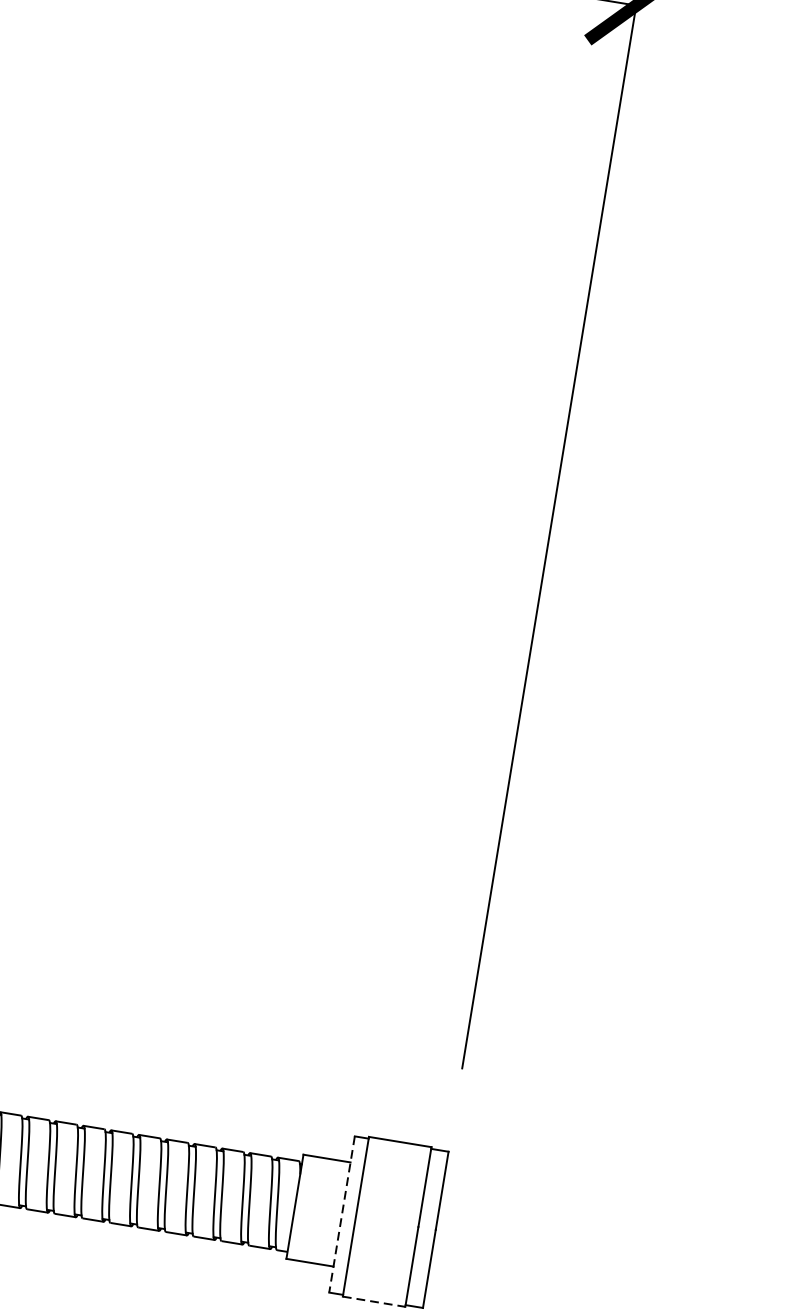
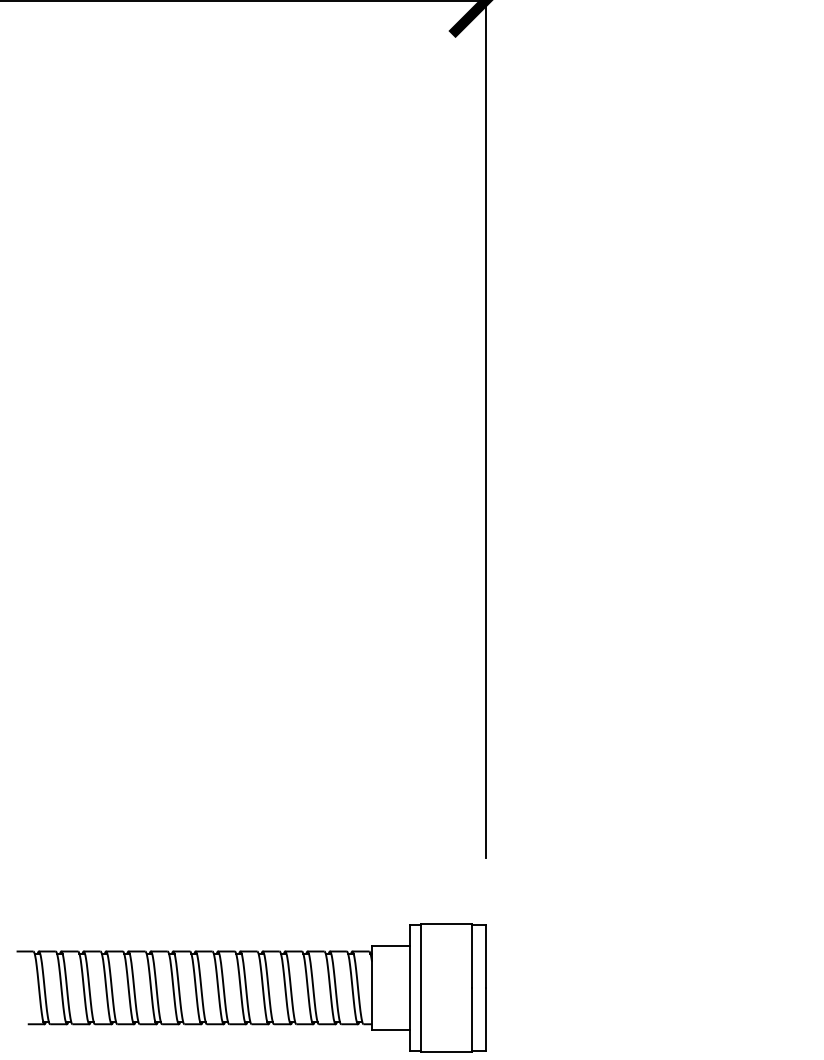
line: (342, 1214) -> (410, 987), dashed -> solid
line: (374, 1302) -> (446, 1052), dashed -> solid

